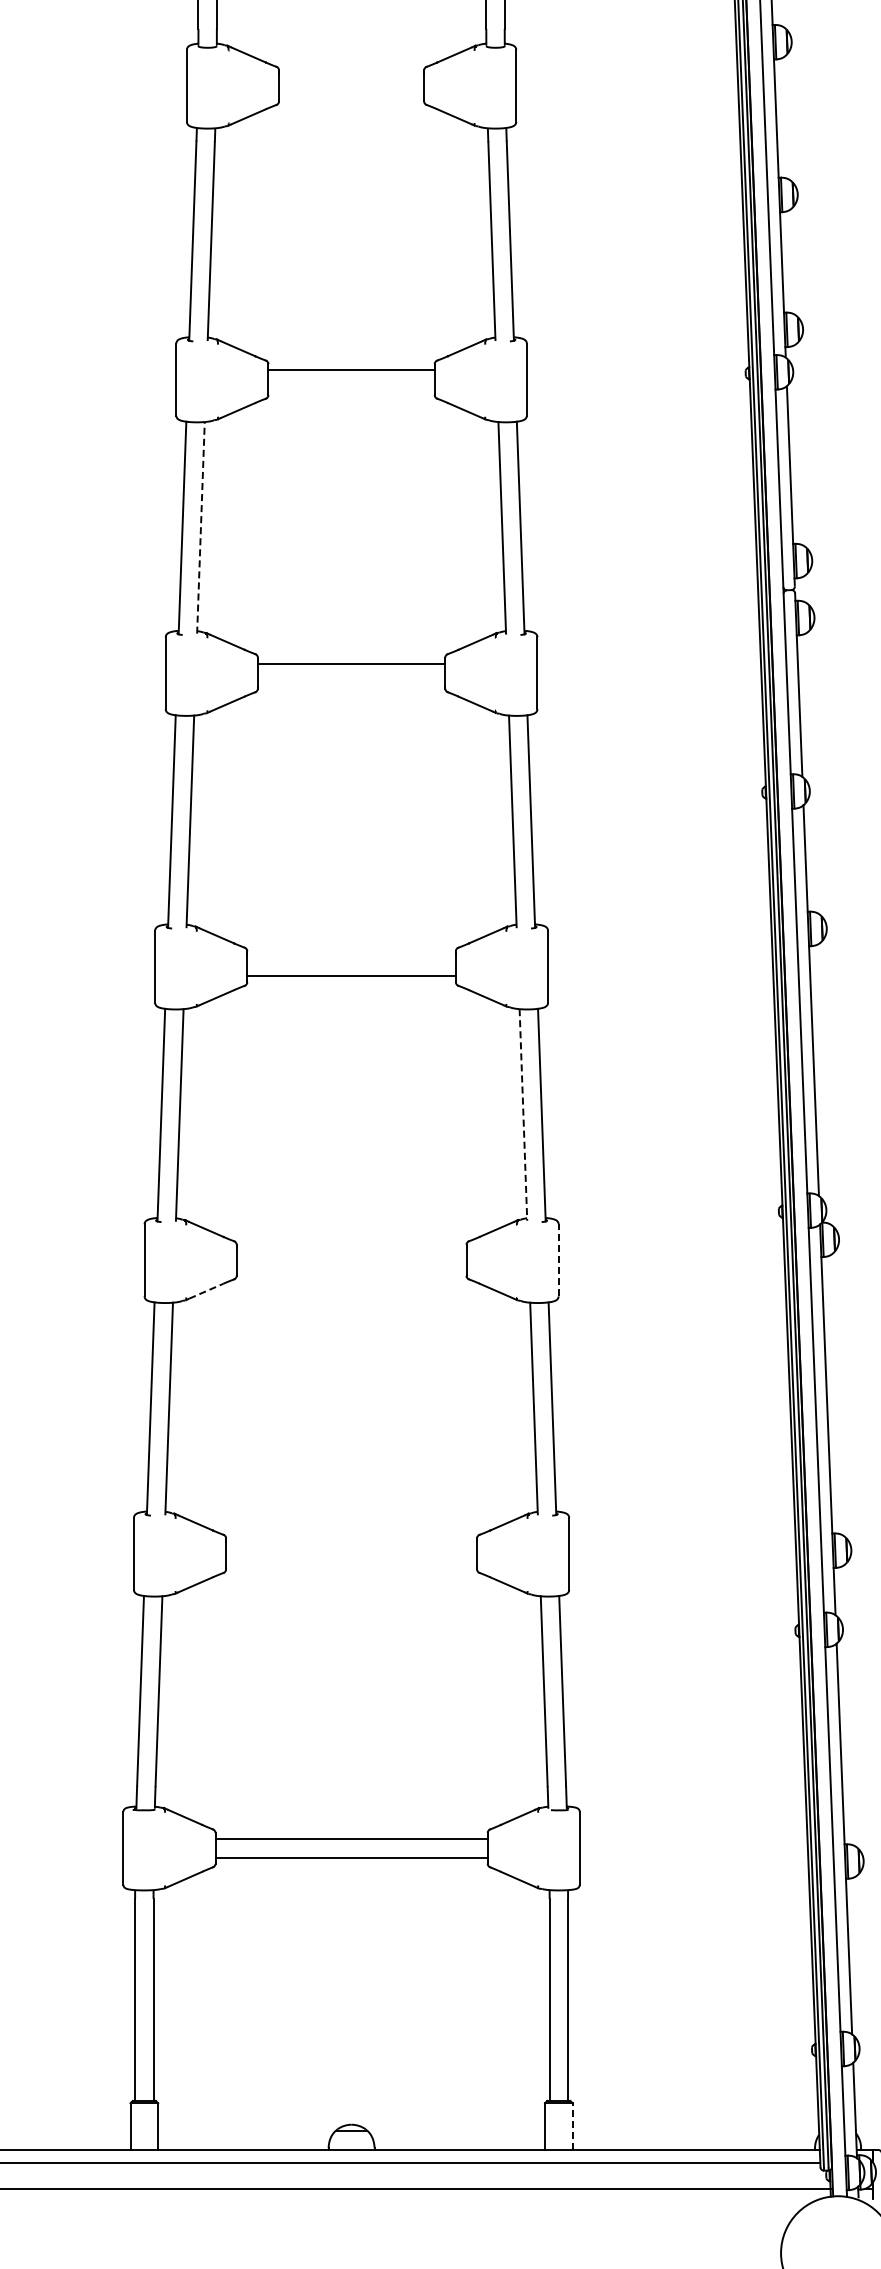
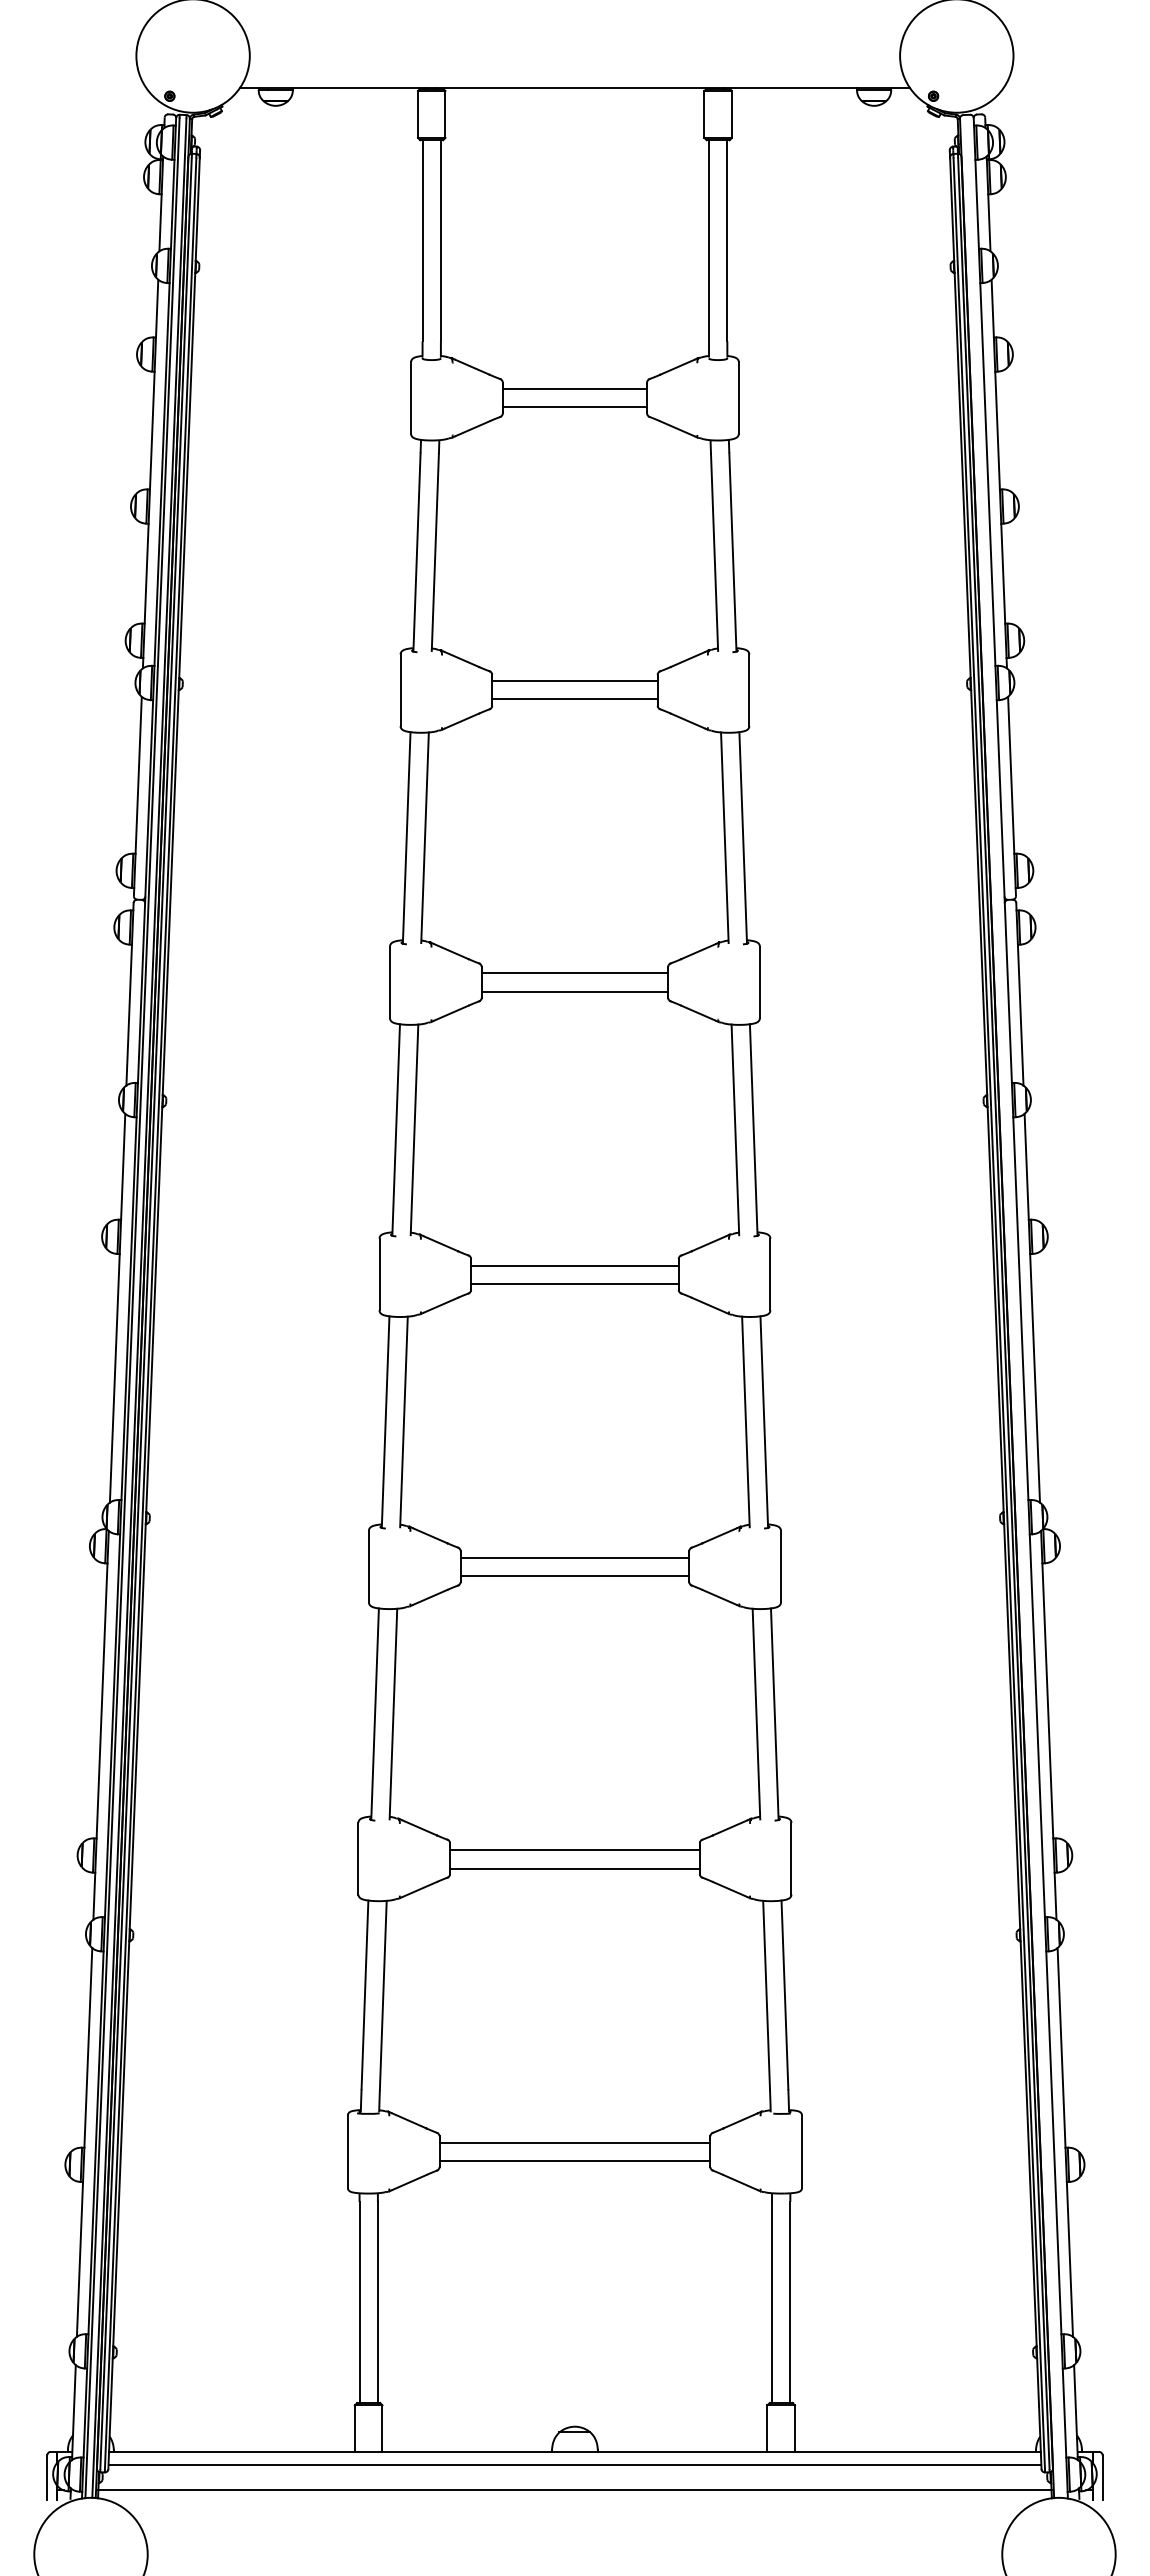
line: (351, 76) -> (574, 388), added
line: (351, 95) -> (574, 407), added
line: (351, 388) -> (574, 699), added
line: (201, 527) -> (425, 837), dashed -> solid
line: (351, 682) -> (574, 991), added
line: (351, 957) -> (574, 1265), added
line: (523, 1115) -> (745, 1422), dashed -> solid
line: (351, 1251) -> (574, 1557), added
line: (558, 1260) -> (780, 1566), dashed -> solid
line: (351, 1270) -> (574, 1576), added
line: (206, 1291) -> (430, 1597), dashed -> solid
line: (351, 1545) -> (574, 1850), added
line: (351, 1563) -> (574, 1868), added
line: (572, 2126) -> (794, 2428), dashed -> solid

